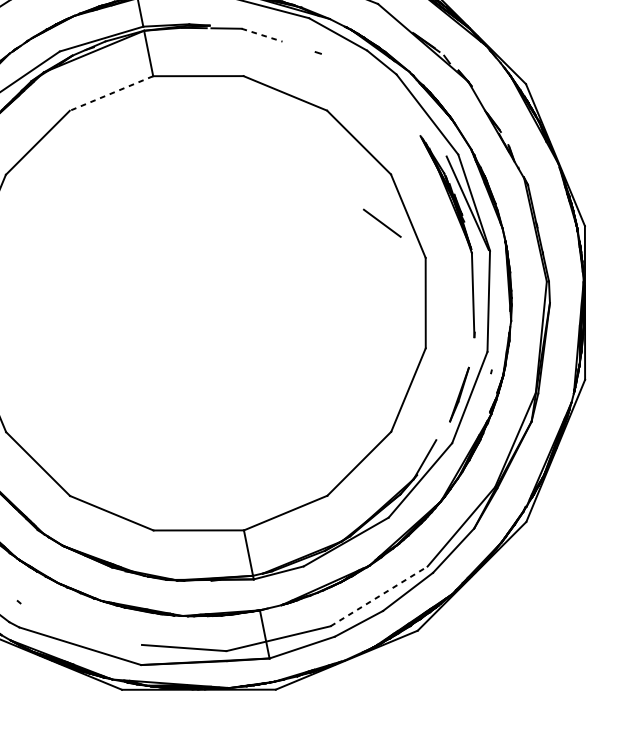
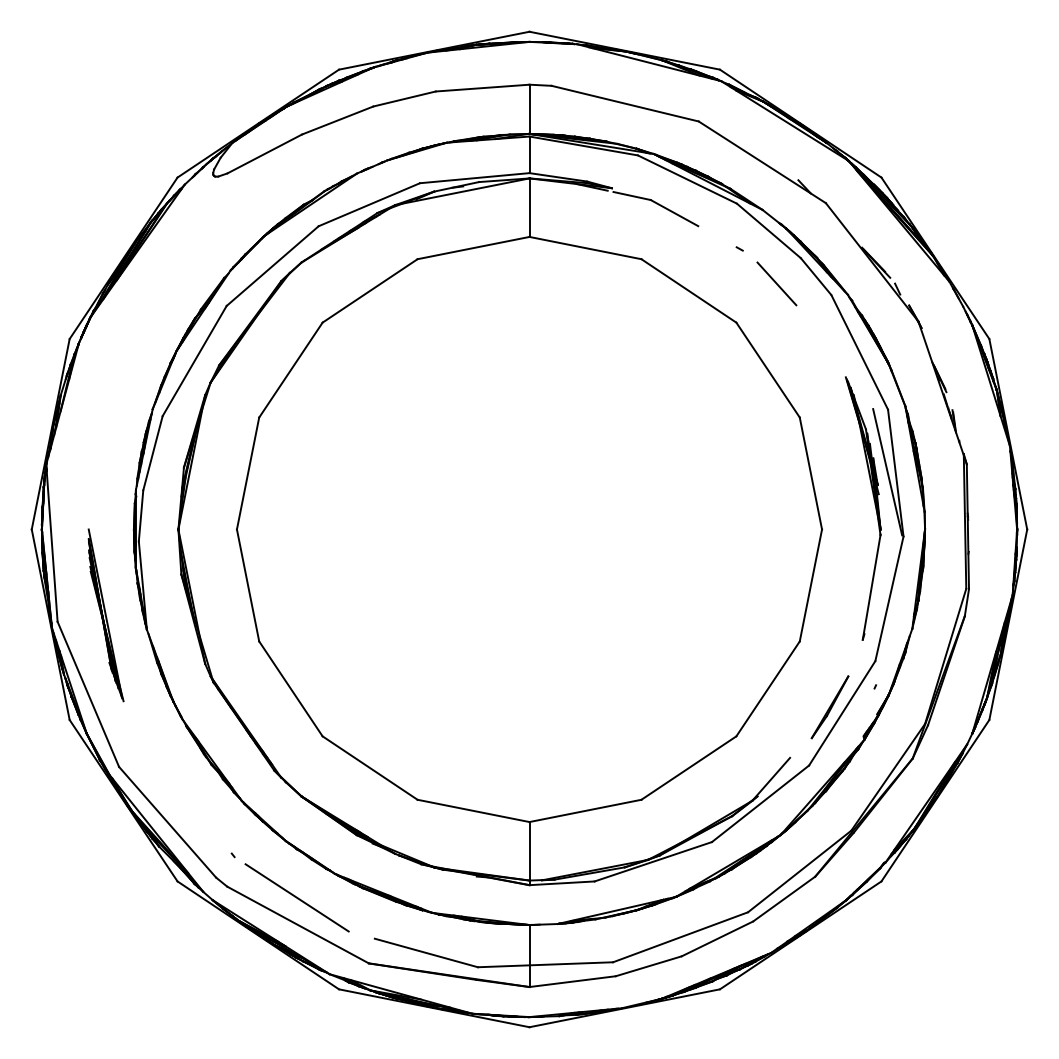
line: (262, 35) -> (674, 213), dashed -> solid
line: (111, 93) -> (473, 248), dashed -> solid
line: (381, 223) -> (776, 283), moved
line: (379, 596) -> (680, 937), dashed -> solid
line: (74, 625) -> (296, 897), added

